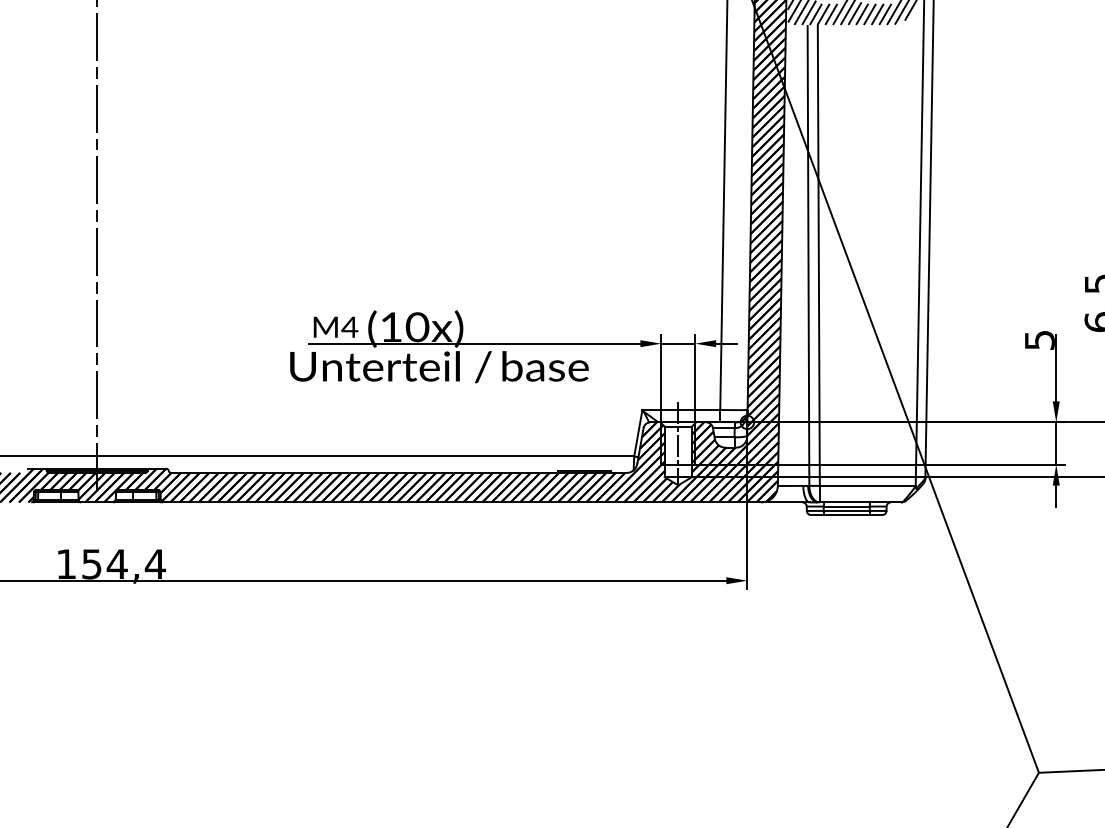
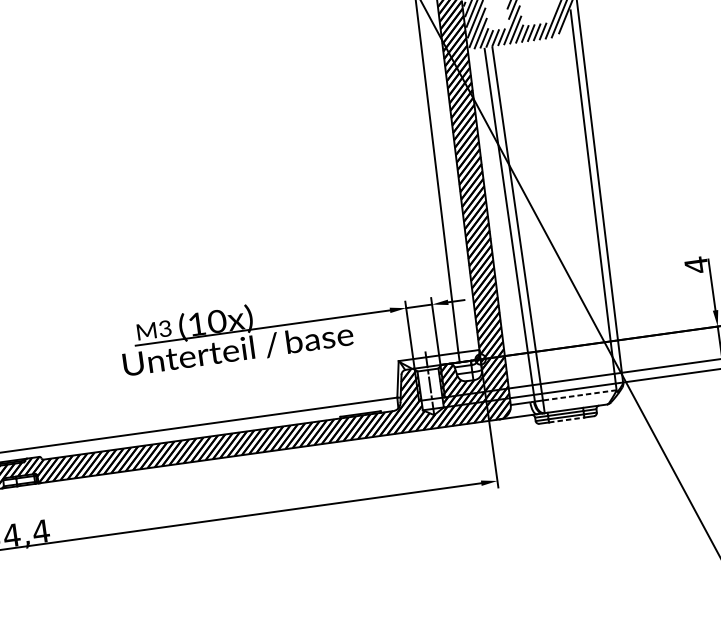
text: (349, 326) -> (164, 328), M4 -> M3
text: (1039, 339) -> (696, 264), 5 -> 4
line: (867, 485) -> (579, 395), solid -> dashed
line: (847, 515) -> (567, 420), solid -> dashed

